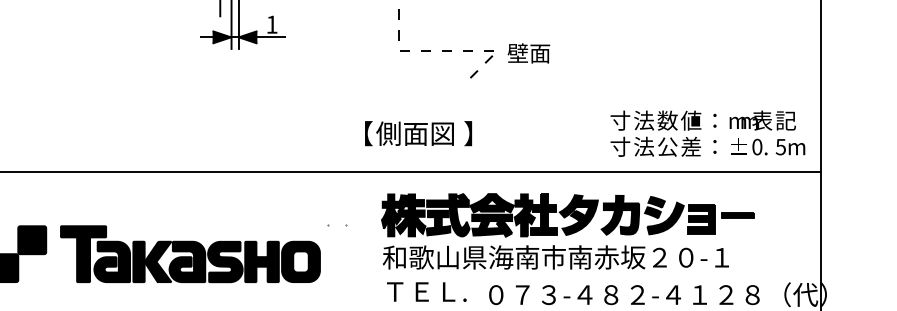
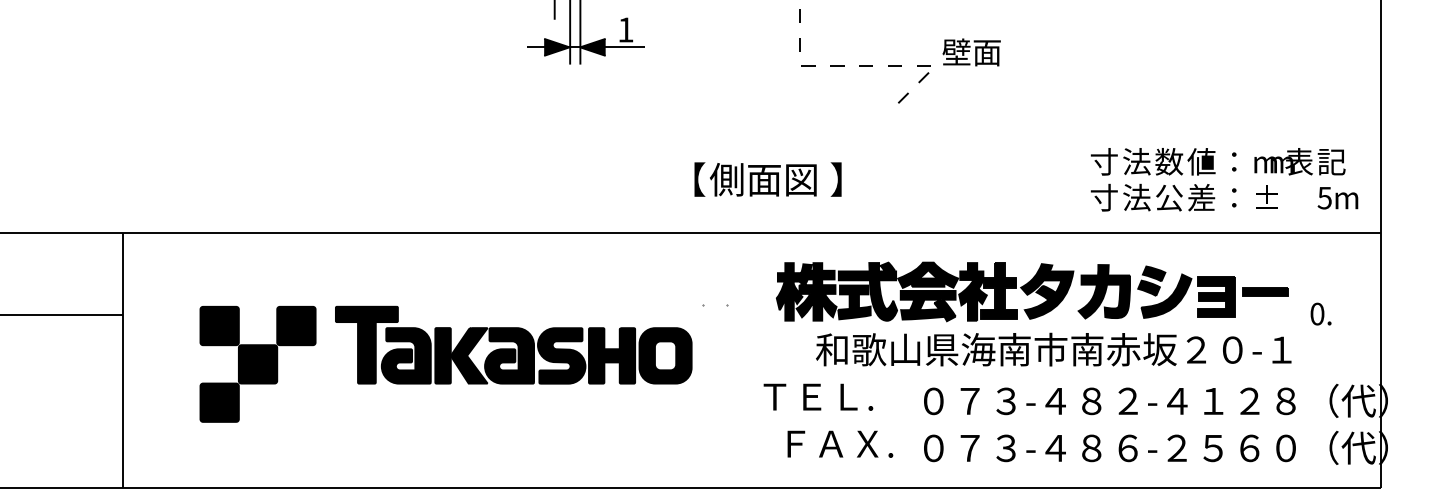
text: (528, 53) -> (971, 52), moved
text: (418, 133) -> (767, 179), moved
text: (759, 146) -> (1320, 313), moved
text: (555, 257) -> (1053, 349), moved
text: (426, 291) -> (818, 396), moved

